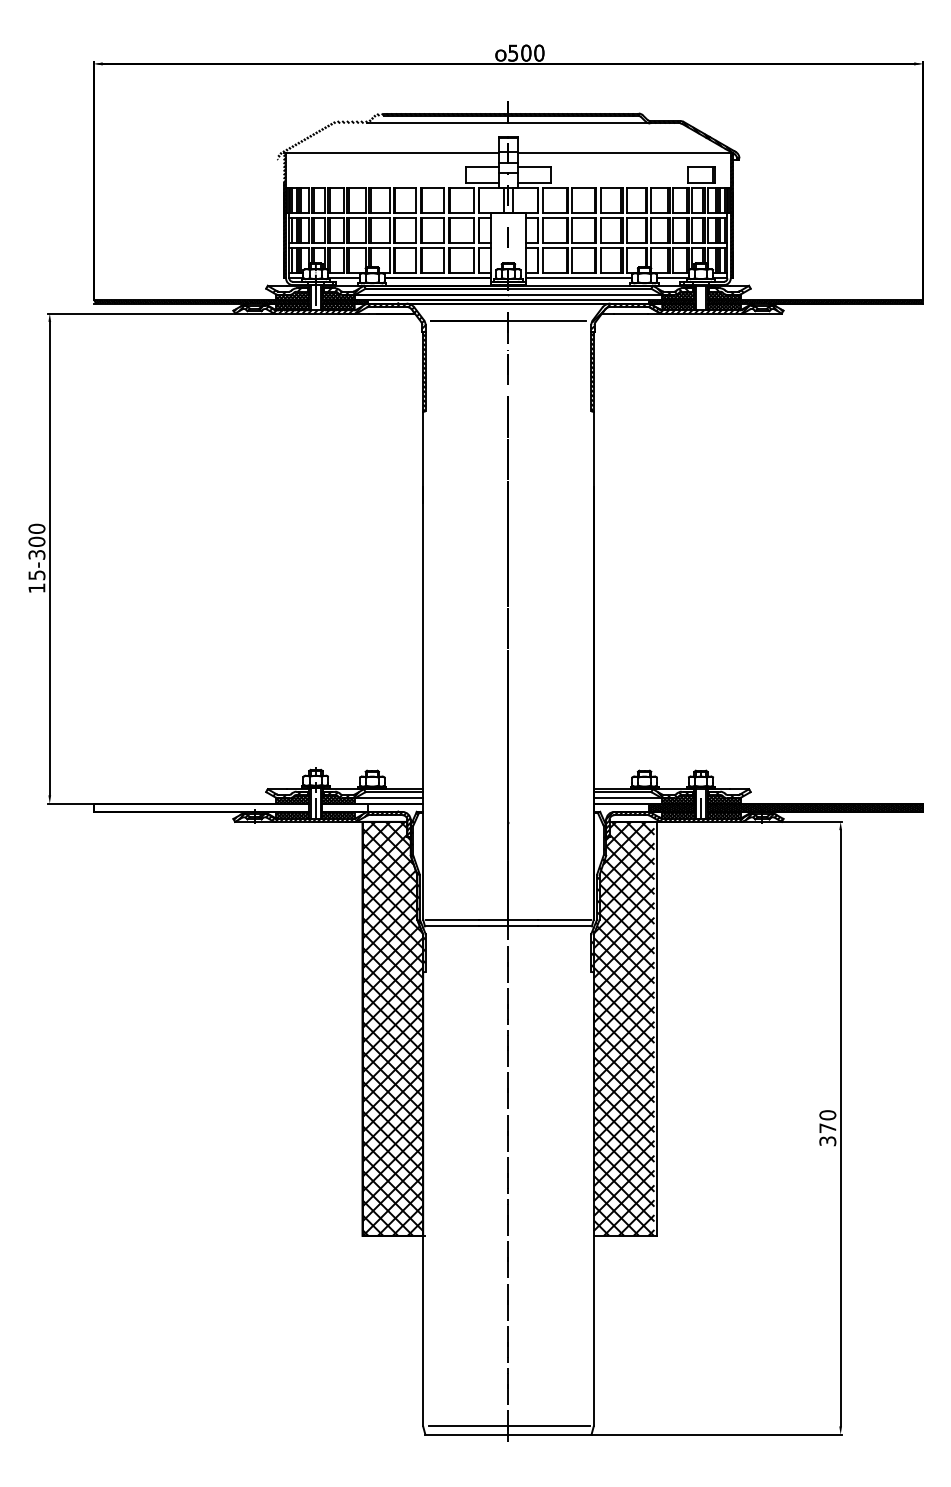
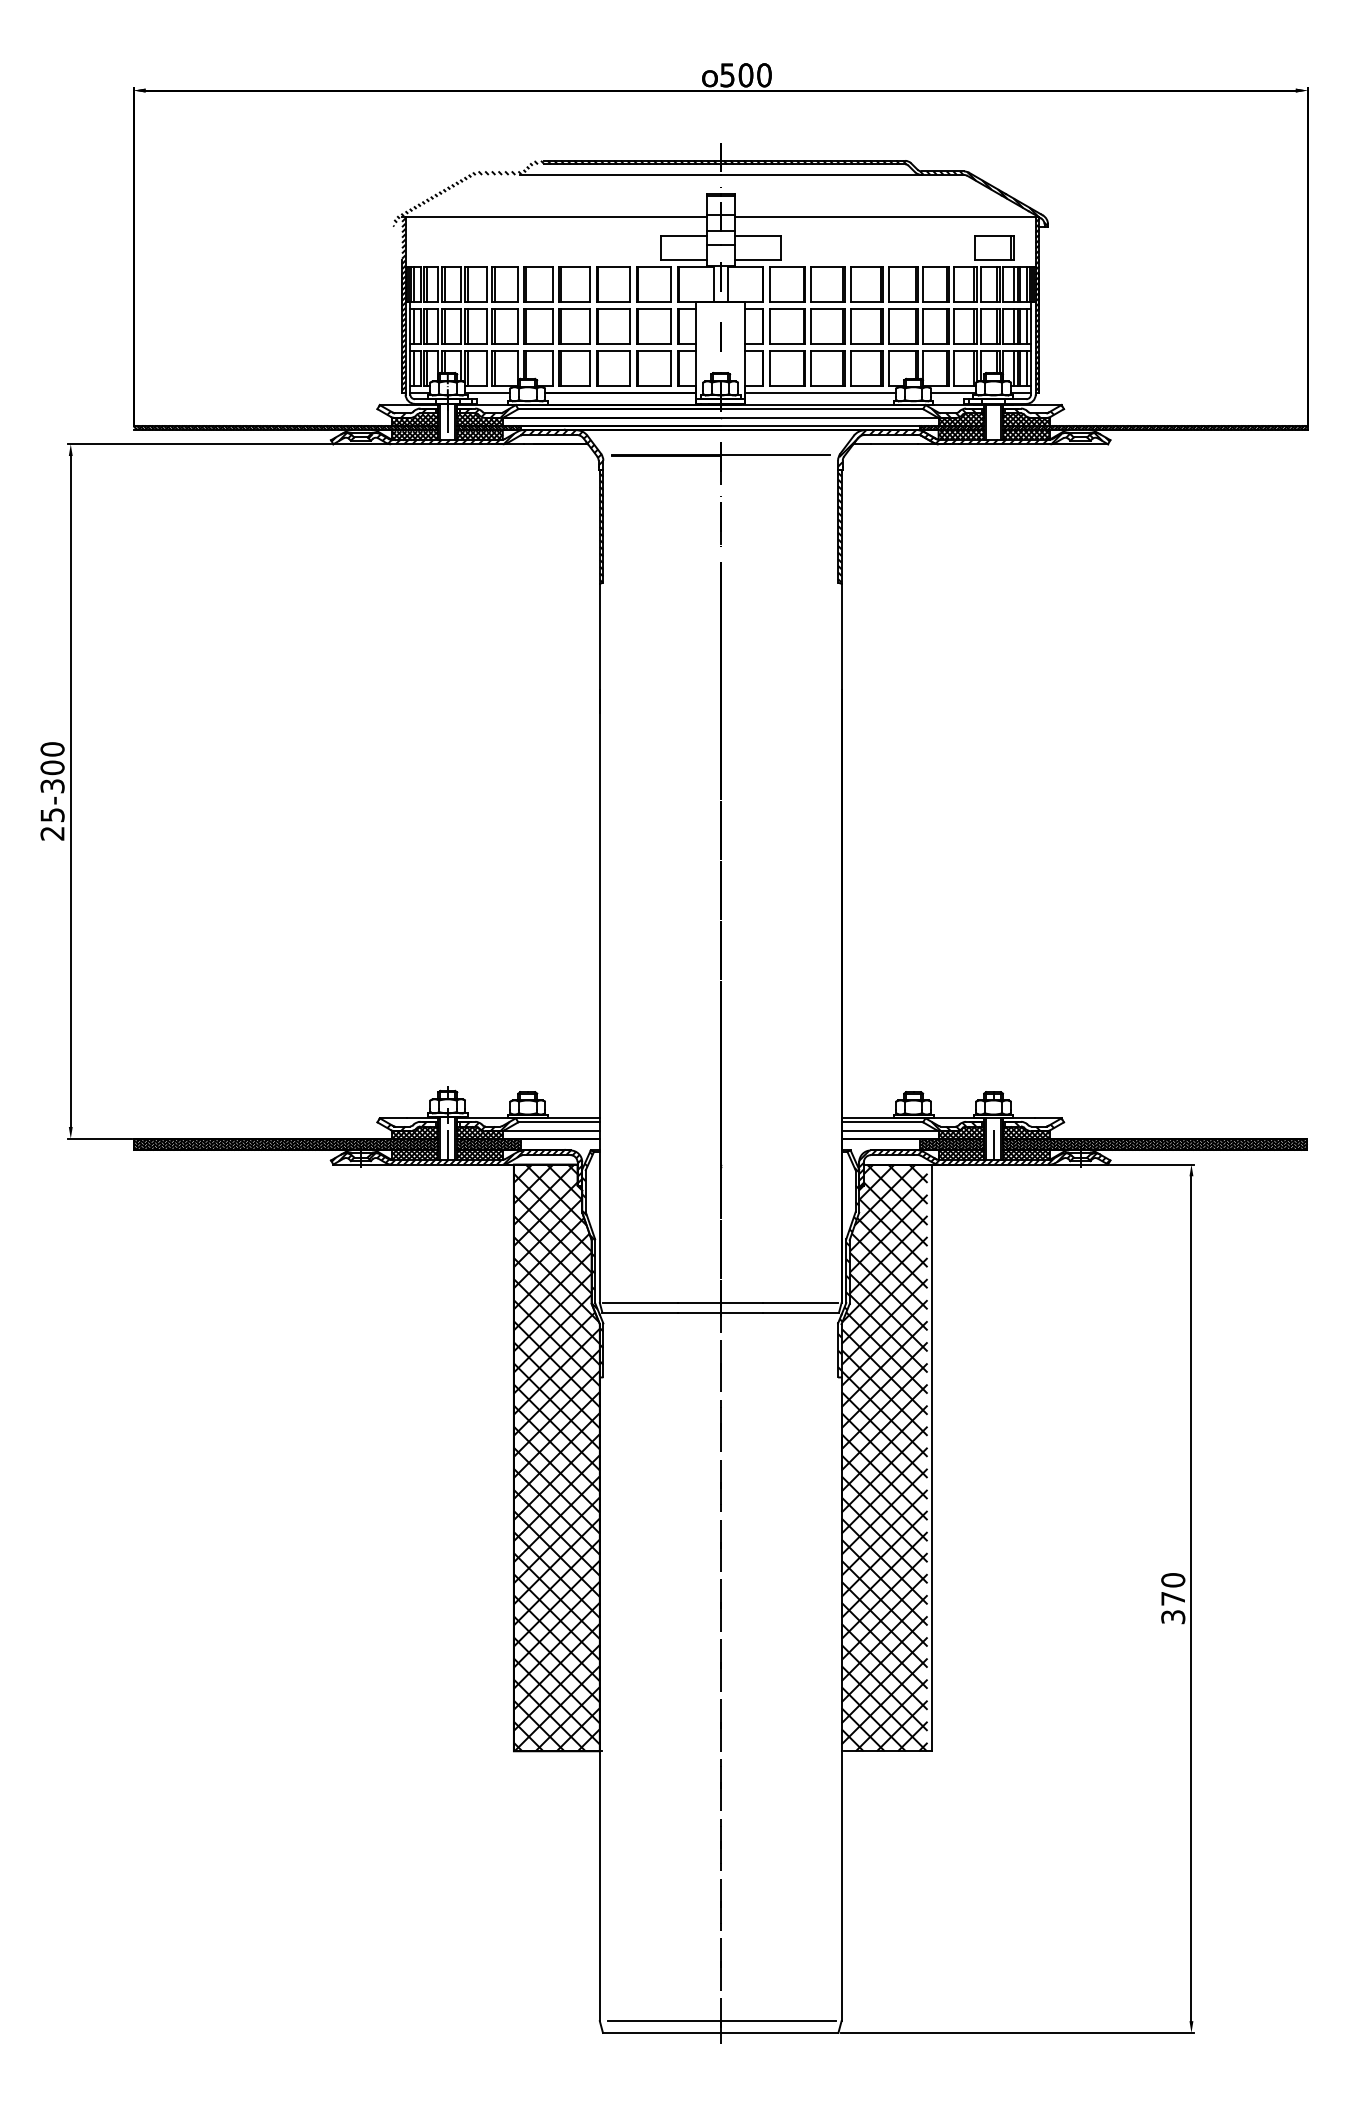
text: (36, 588) -> (51, 833), 15-300 -> 25-300
hatch: (201, 807) -> (285, 1144), added
hatch: (344, 807) -> (488, 1144), added

